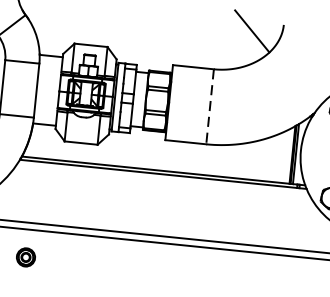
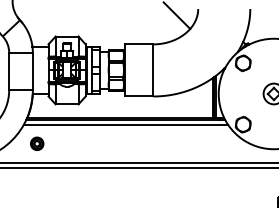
line: (210, 106) -> (153, 70), dashed -> solid
line: (162, 180) -> (125, 124), added
part: (26, 257) -> (37, 143), moved

